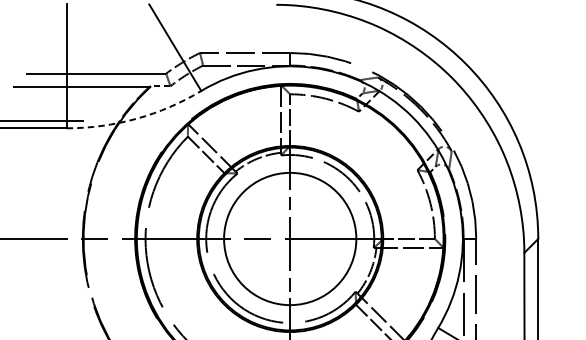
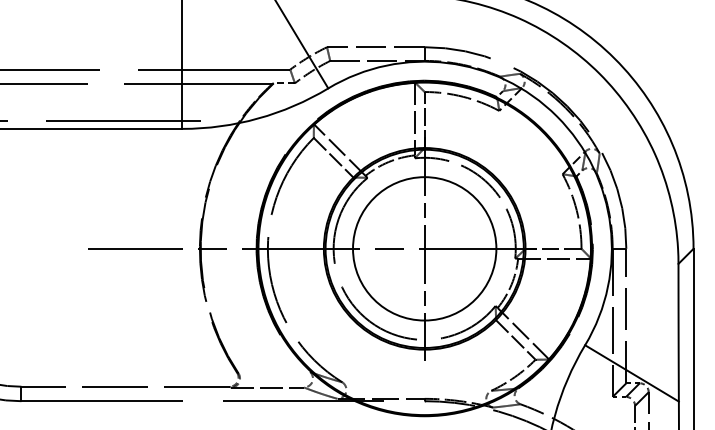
arc: (136, 118) -> (258, 118), dashed -> solid

